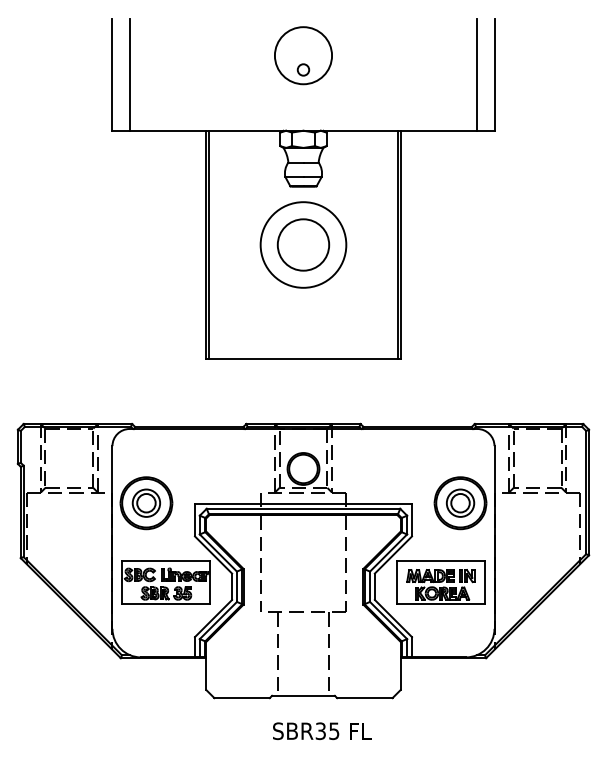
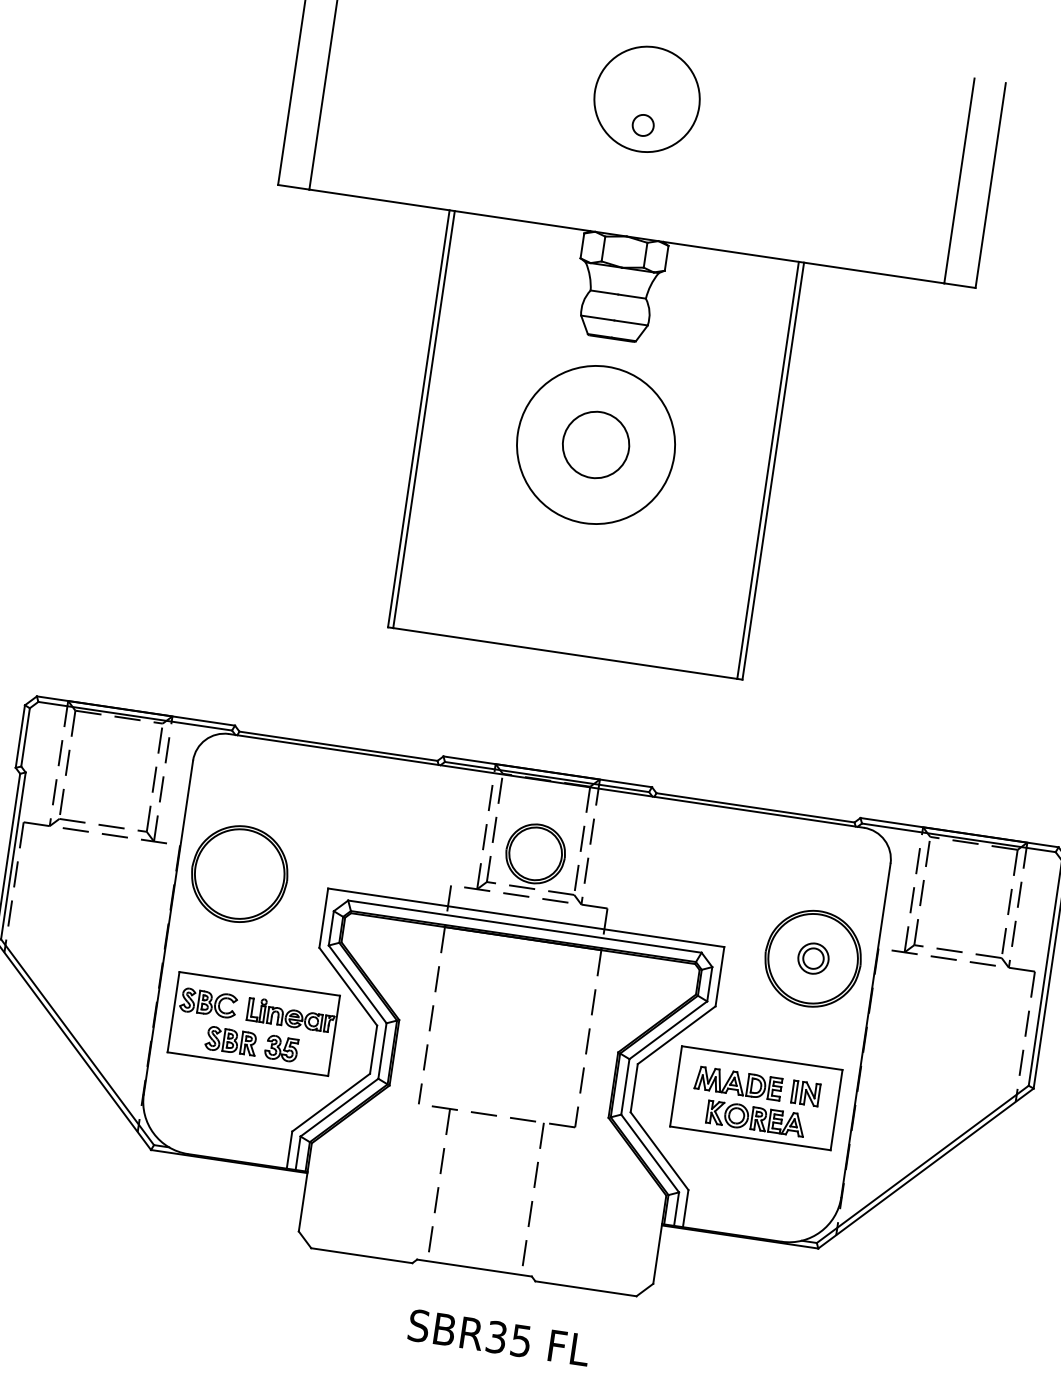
circle: (303, 244) -> (596, 444), size x0.7
part: (145, 502) -> (238, 872), removed
part: (460, 502) -> (813, 957), size x0.6

